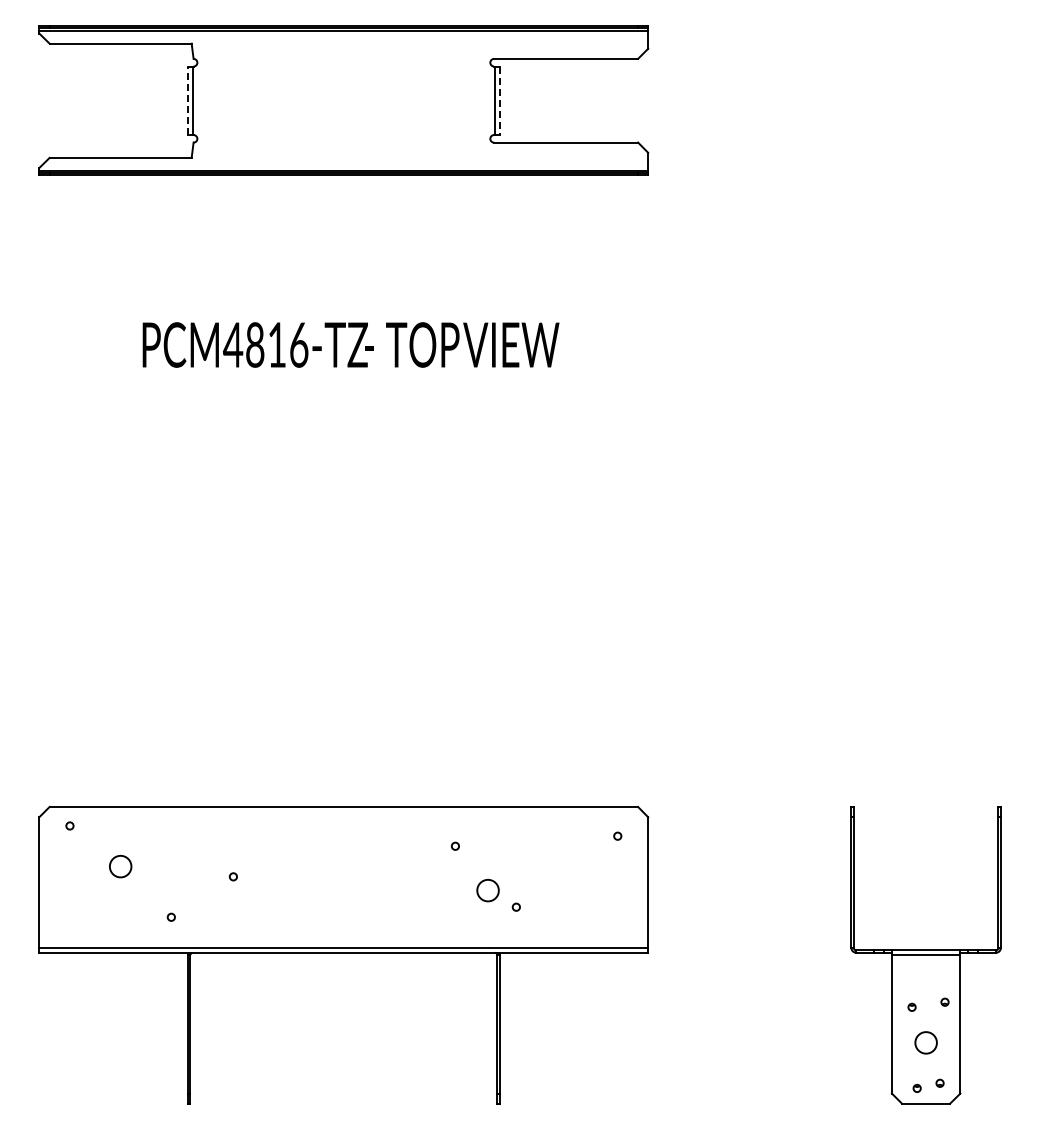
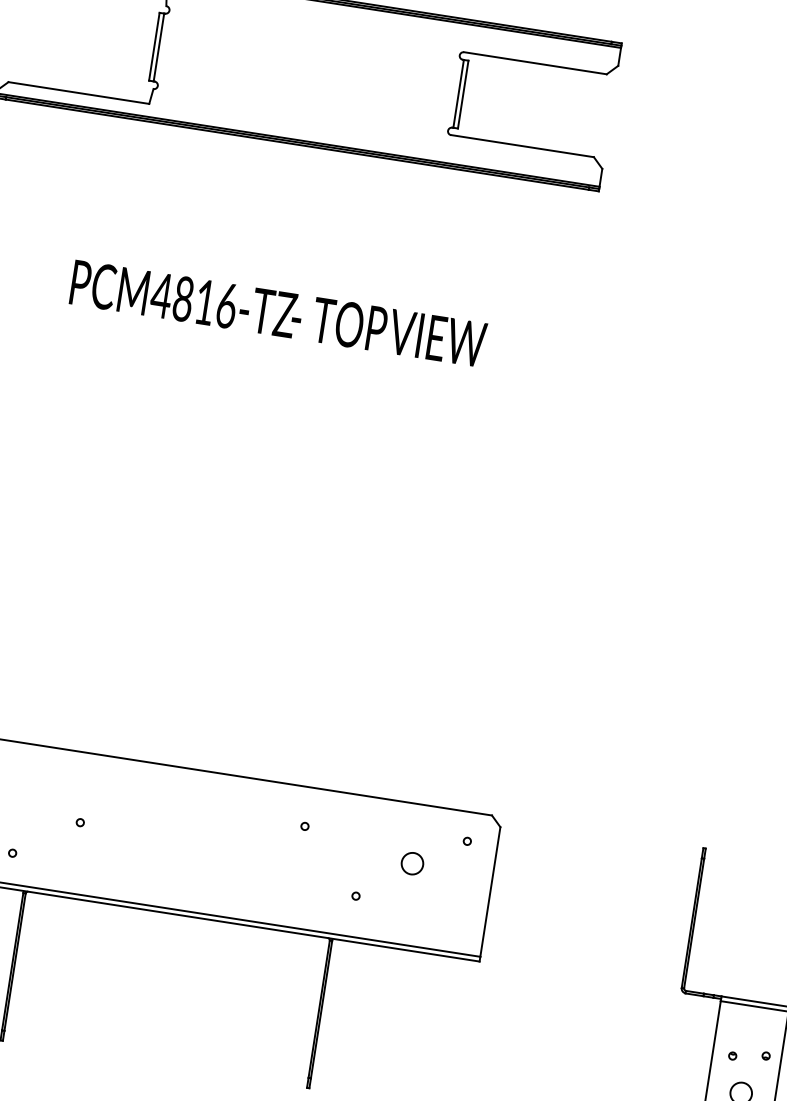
line: (188, 100) -> (154, 46), dashed -> solid
line: (499, 101) -> (462, 95), dashed -> solid
circle: (487, 890) -> (411, 863), moved

